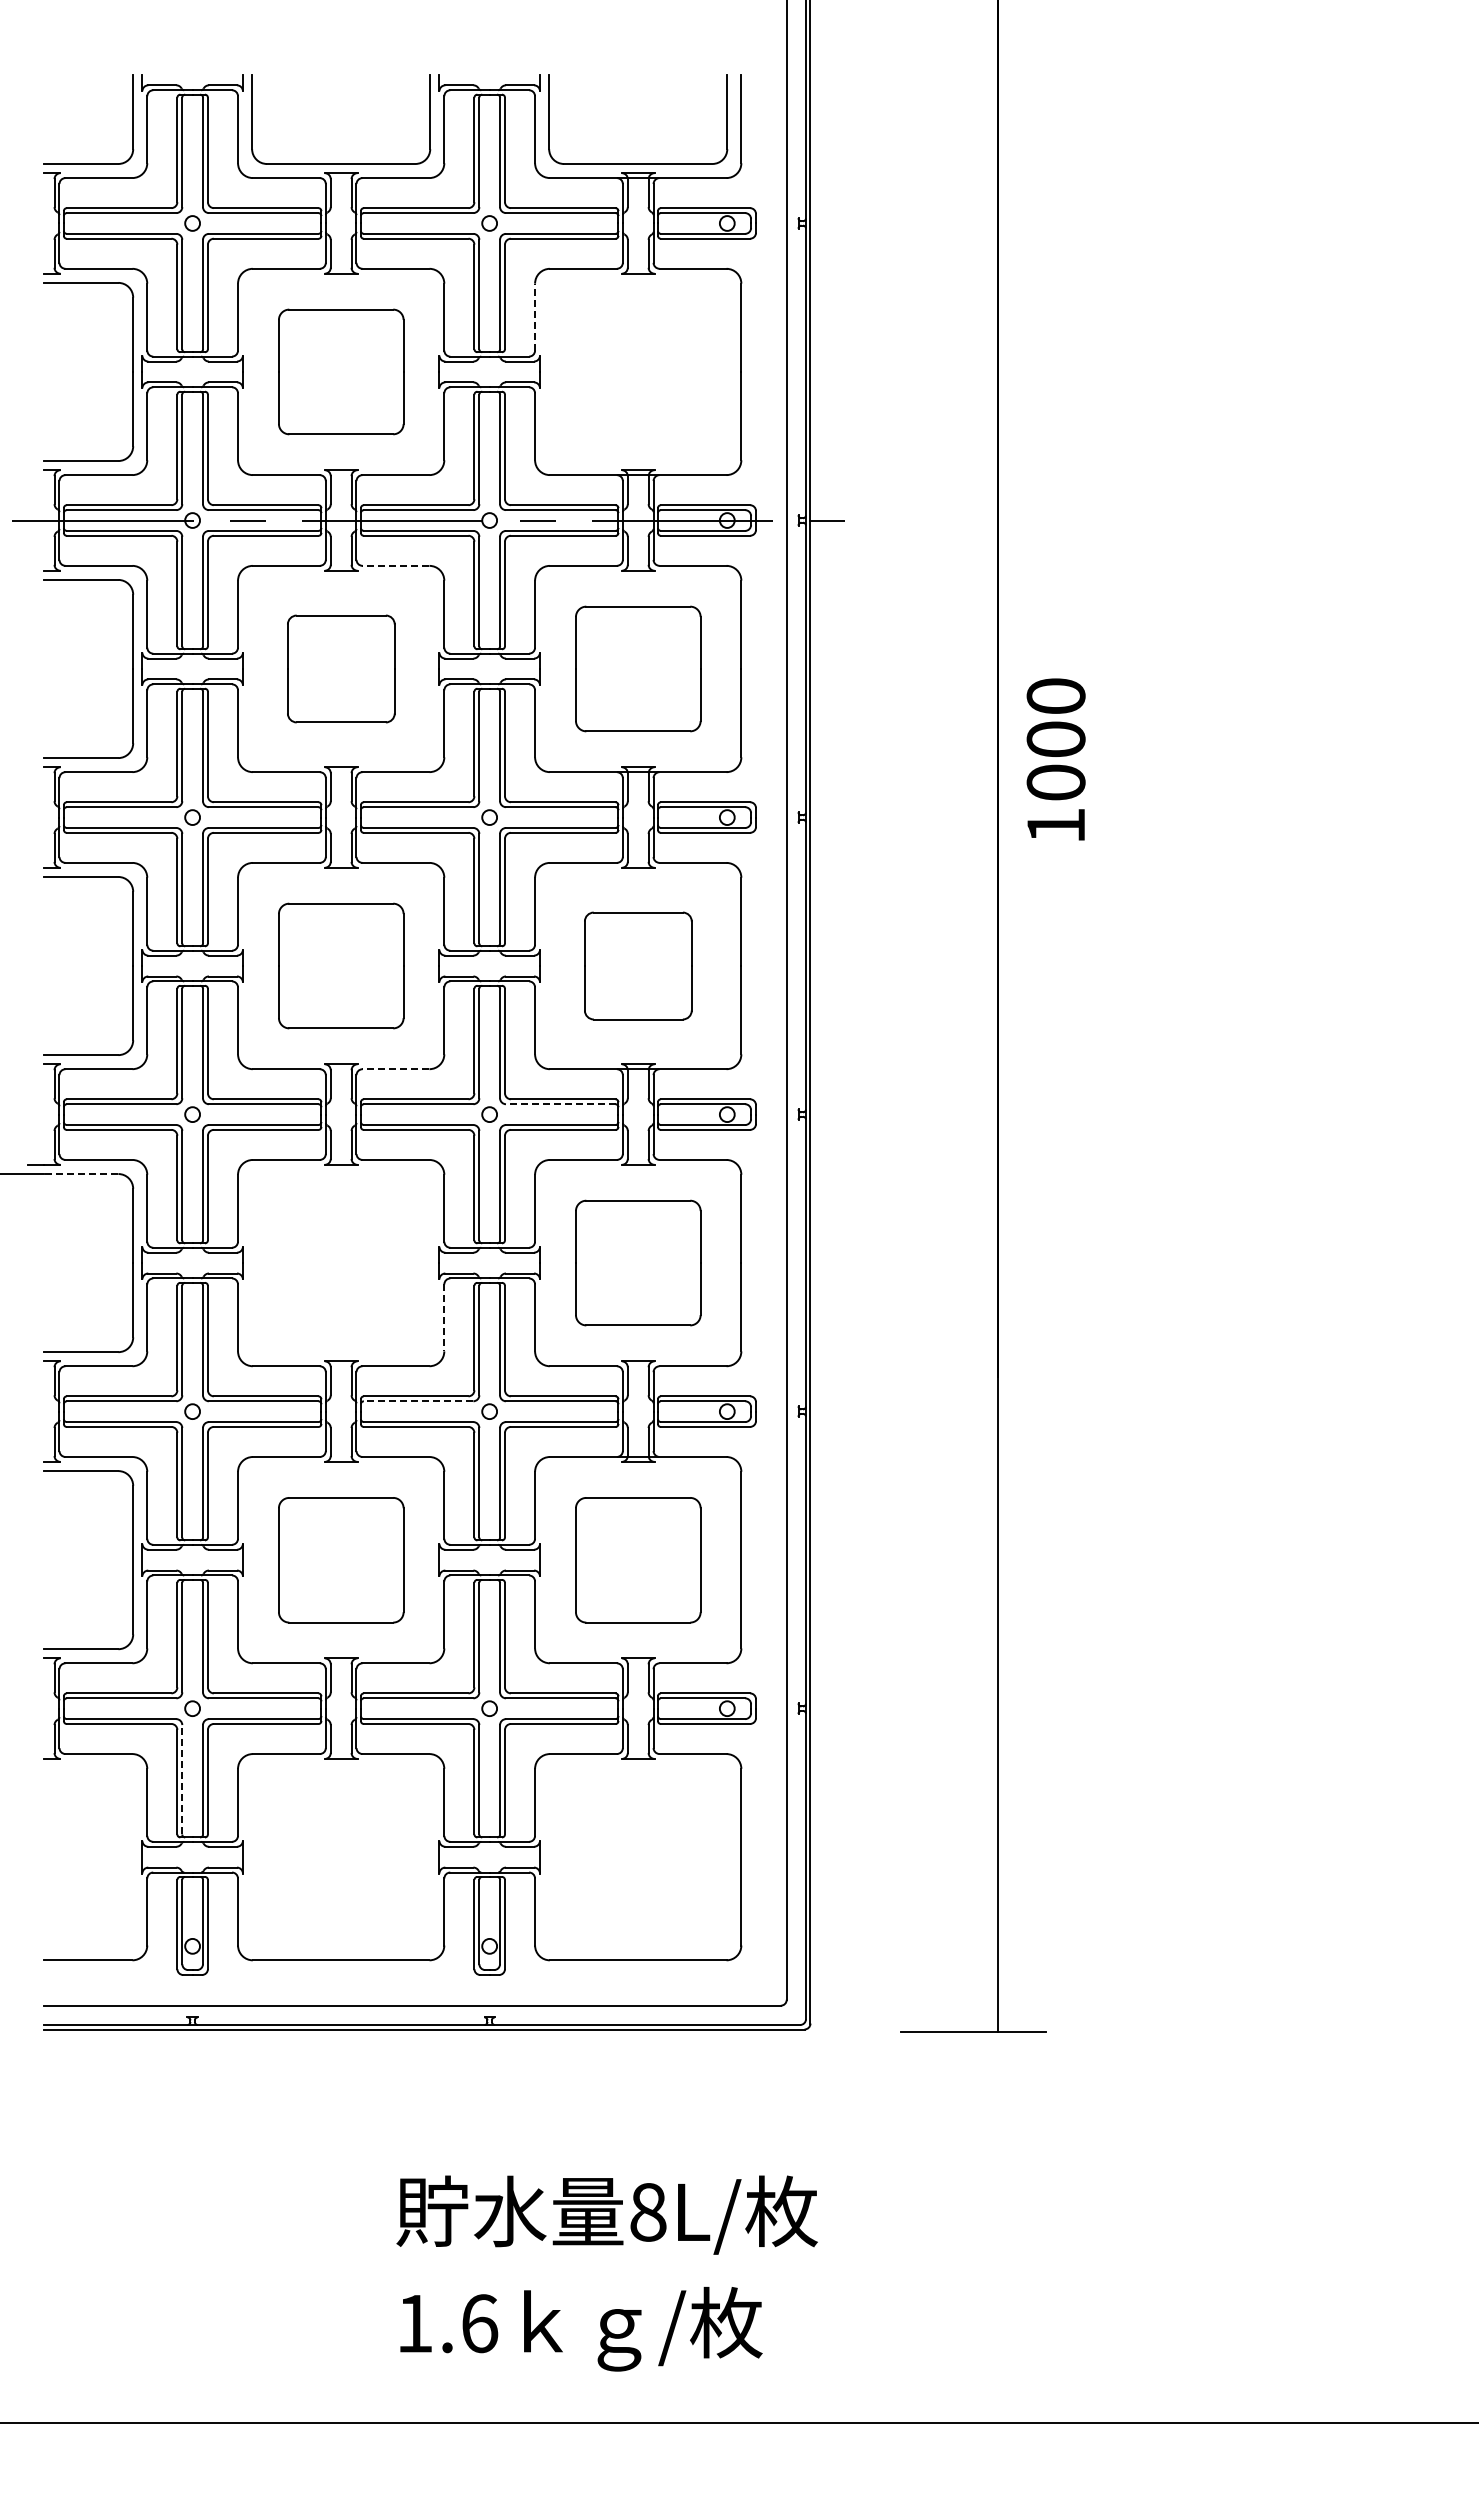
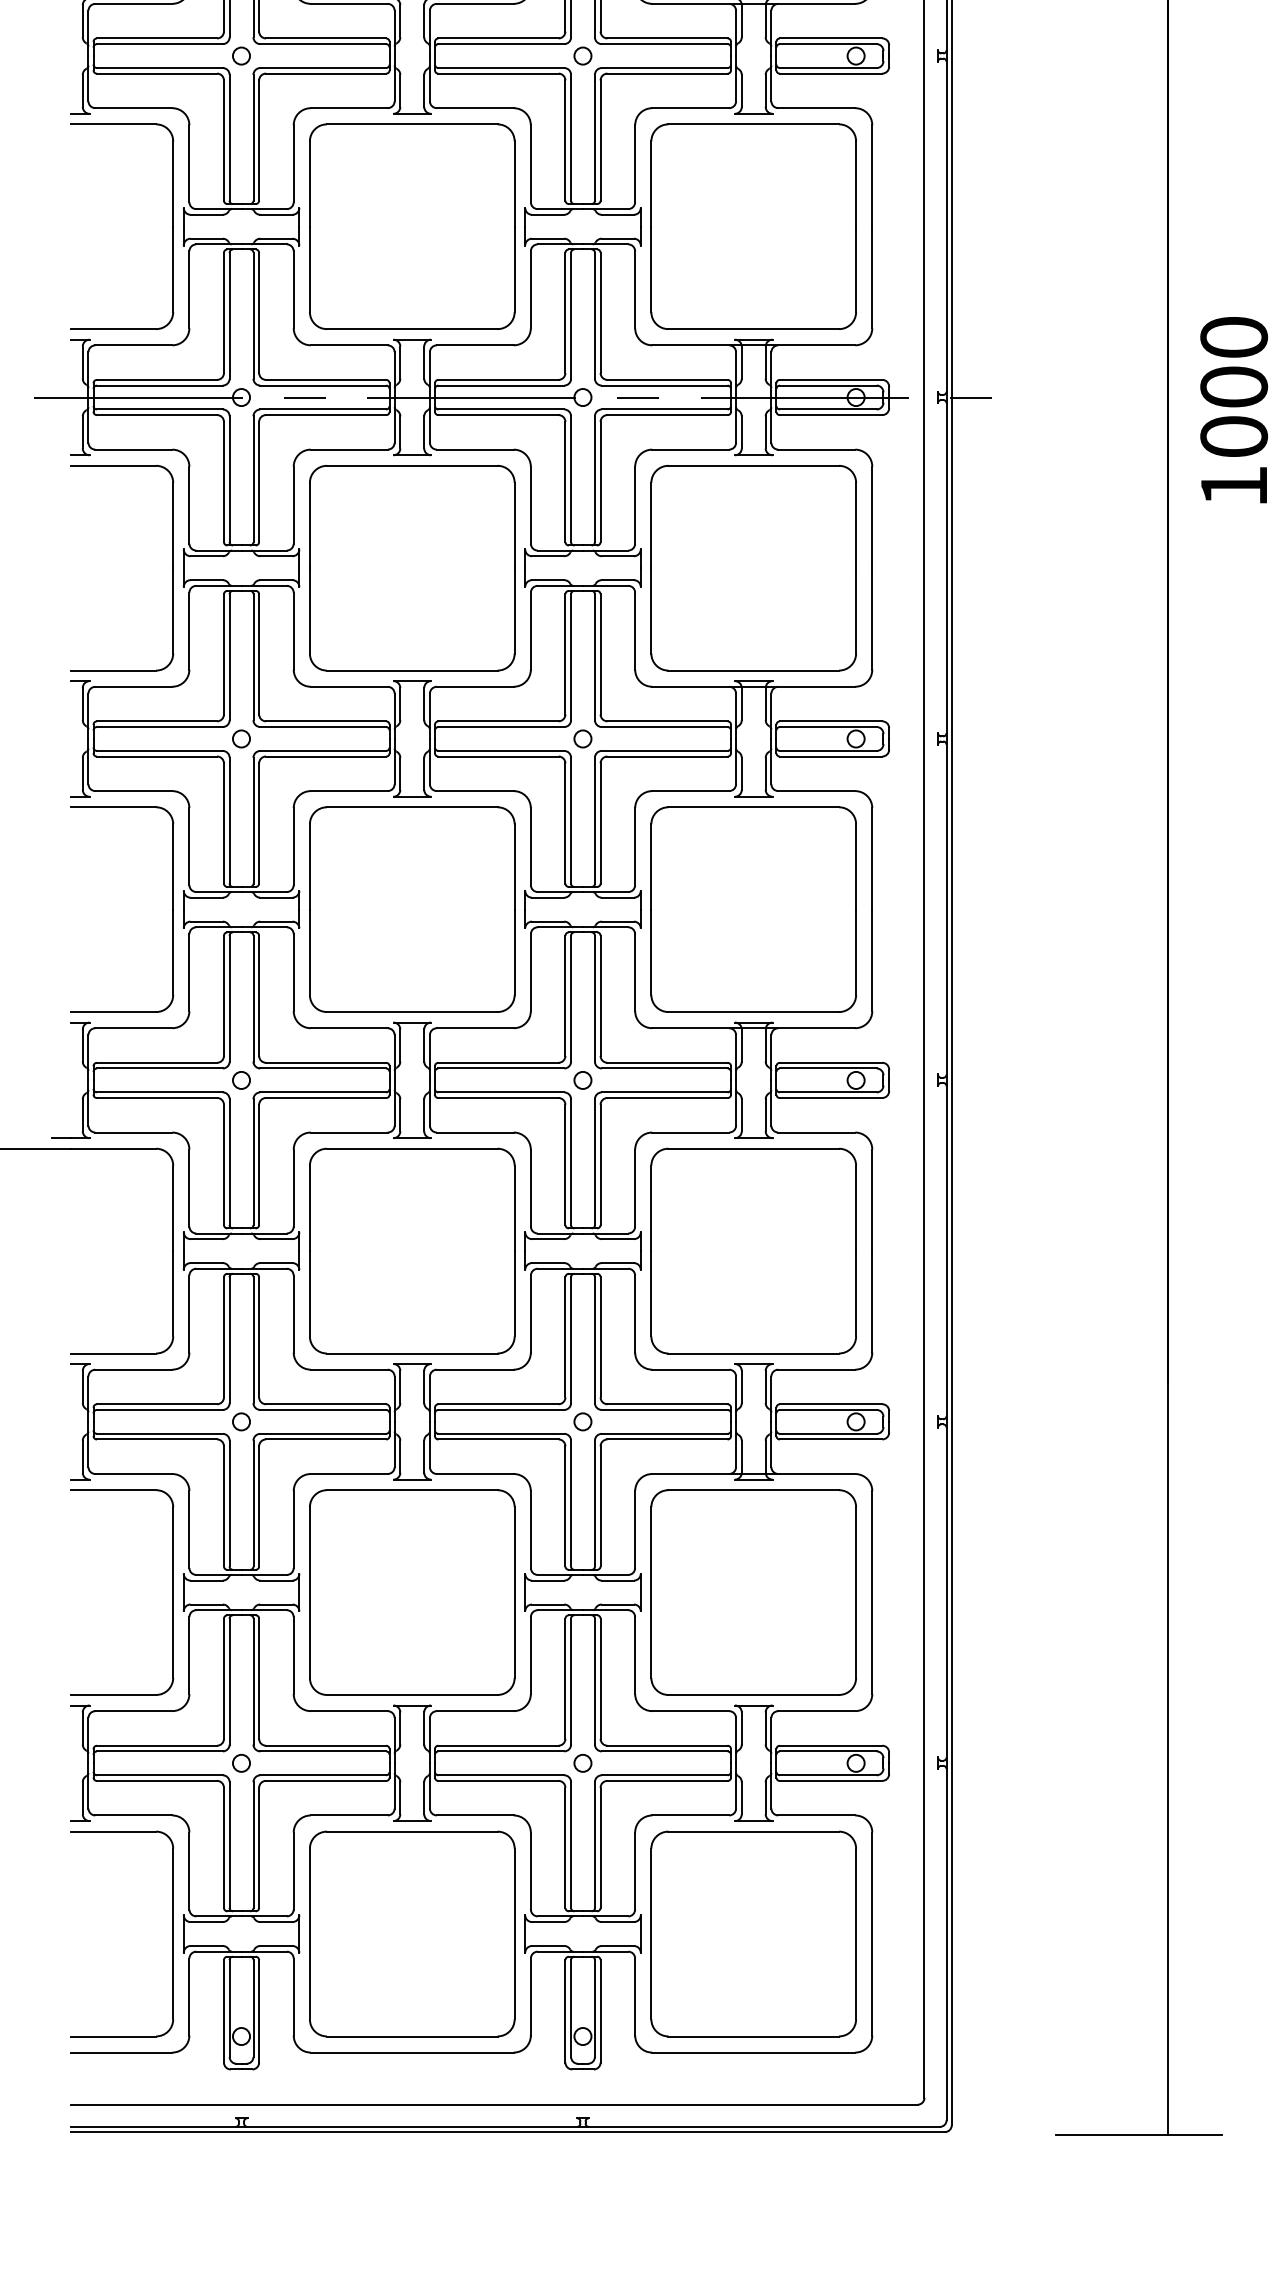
line: (535, 317) -> (635, 164), dashed -> solid
part: (341, 371) -> (412, 226), size x1.43
part: (638, 371) -> (754, 226), added
line: (395, 565) -> (474, 449), dashed -> solid
part: (341, 668) -> (412, 567), size x1.67
part: (638, 668) -> (754, 567), size x1.43
text: (1055, 759) -> (1233, 410), moved
part: (341, 965) -> (412, 909), size x1.43
part: (638, 965) -> (754, 909), size x1.67
line: (395, 1069) -> (474, 1028), dashed -> solid
line: (560, 1104) -> (664, 1068), dashed -> solid
line: (80, 1174) -> (112, 1149), dashed -> solid
part: (341, 1262) -> (412, 1250), added
part: (638, 1262) -> (754, 1250), size x1.43
line: (444, 1317) -> (531, 1313), dashed -> solid
line: (418, 1401) -> (501, 1410), dashed -> solid
part: (341, 1560) -> (412, 1592), size x1.43
part: (638, 1560) -> (754, 1592), size x1.43
line: (182, 1779) -> (229, 1844), dashed -> solid
part: (132, 1857) -> (172, 1934), added
part: (341, 1857) -> (412, 1934), added
part: (638, 1857) -> (754, 1934), added

